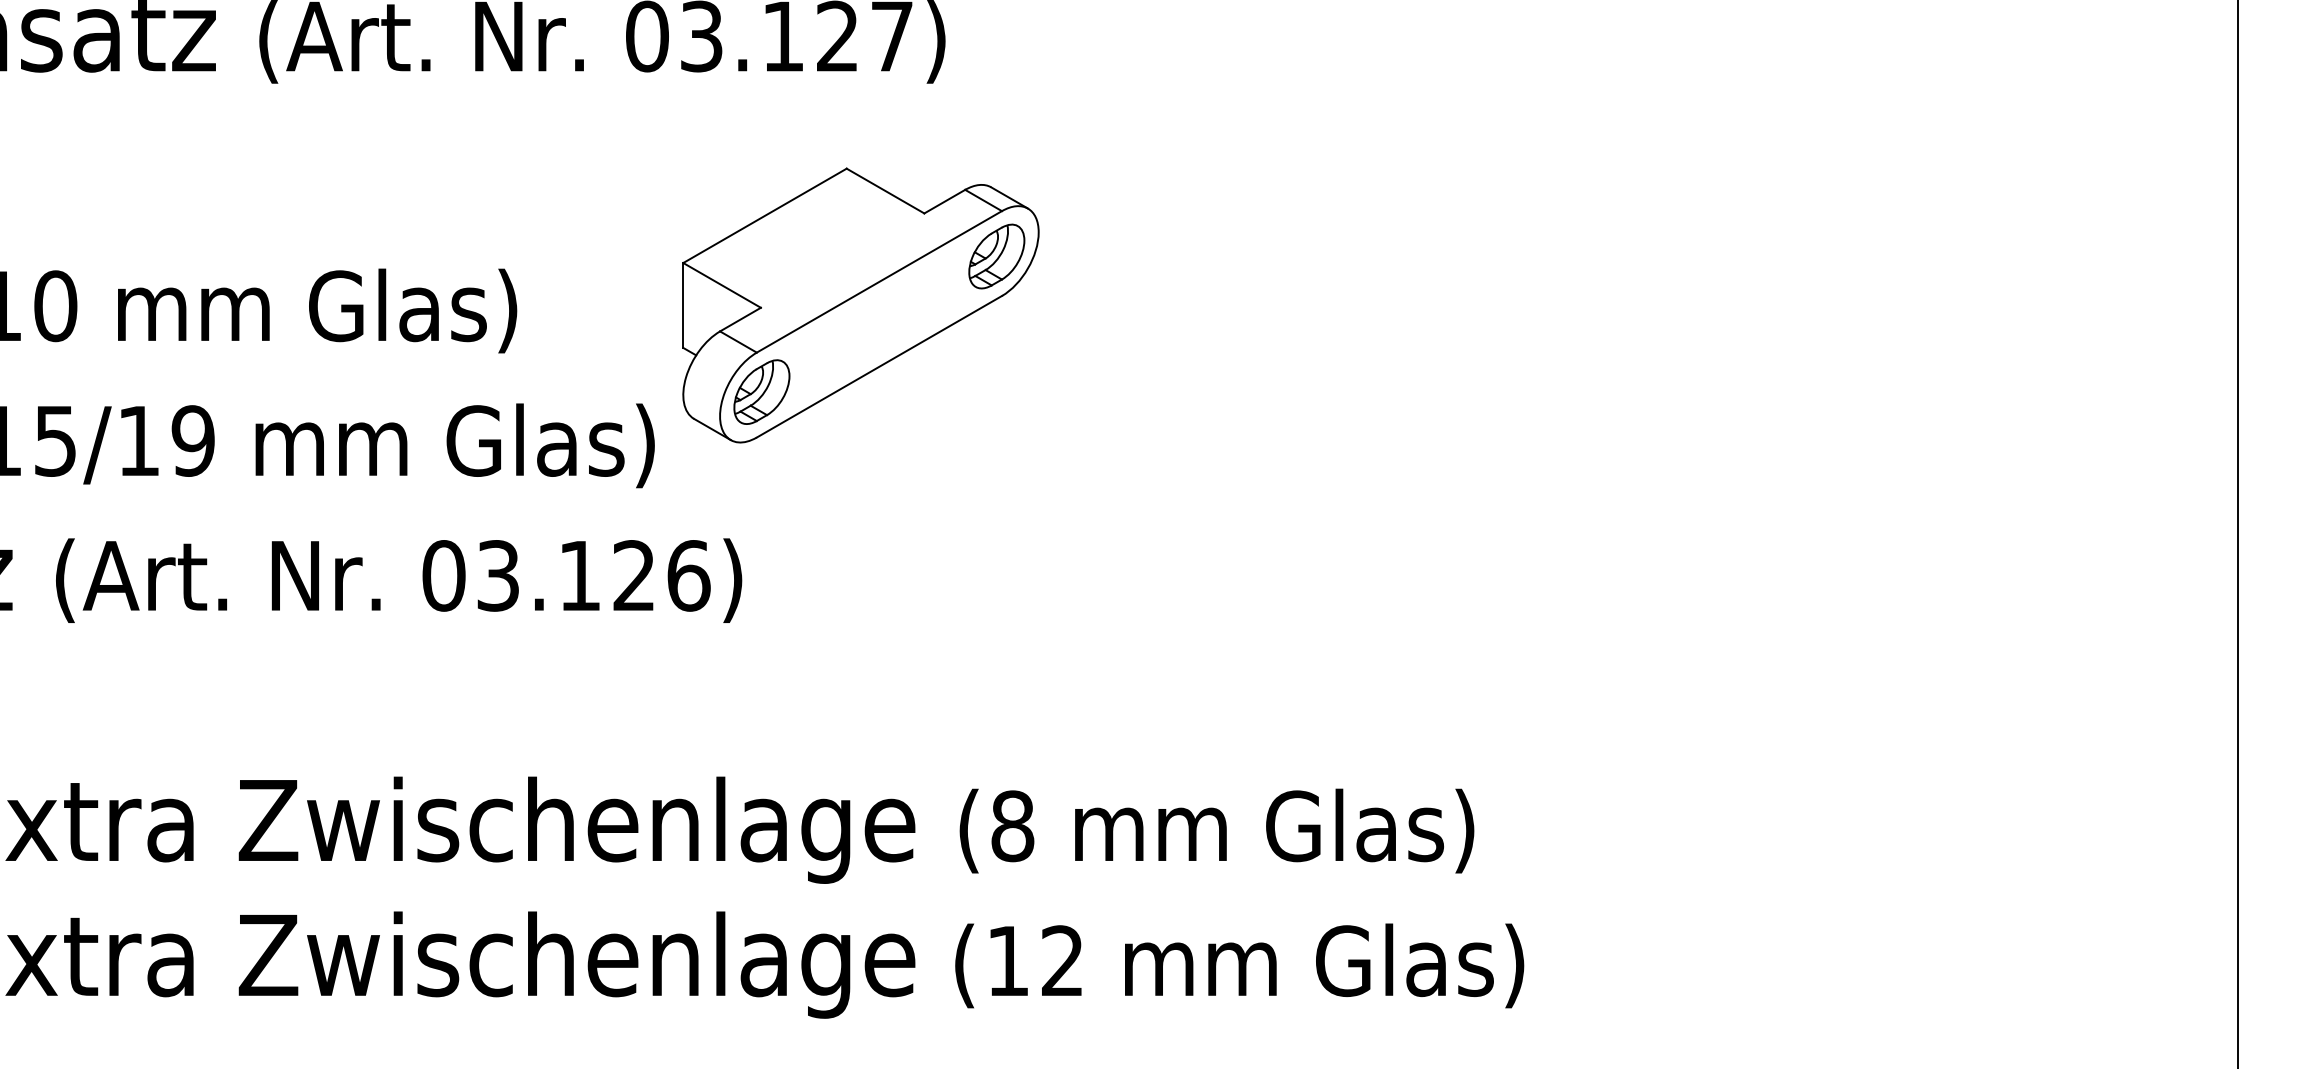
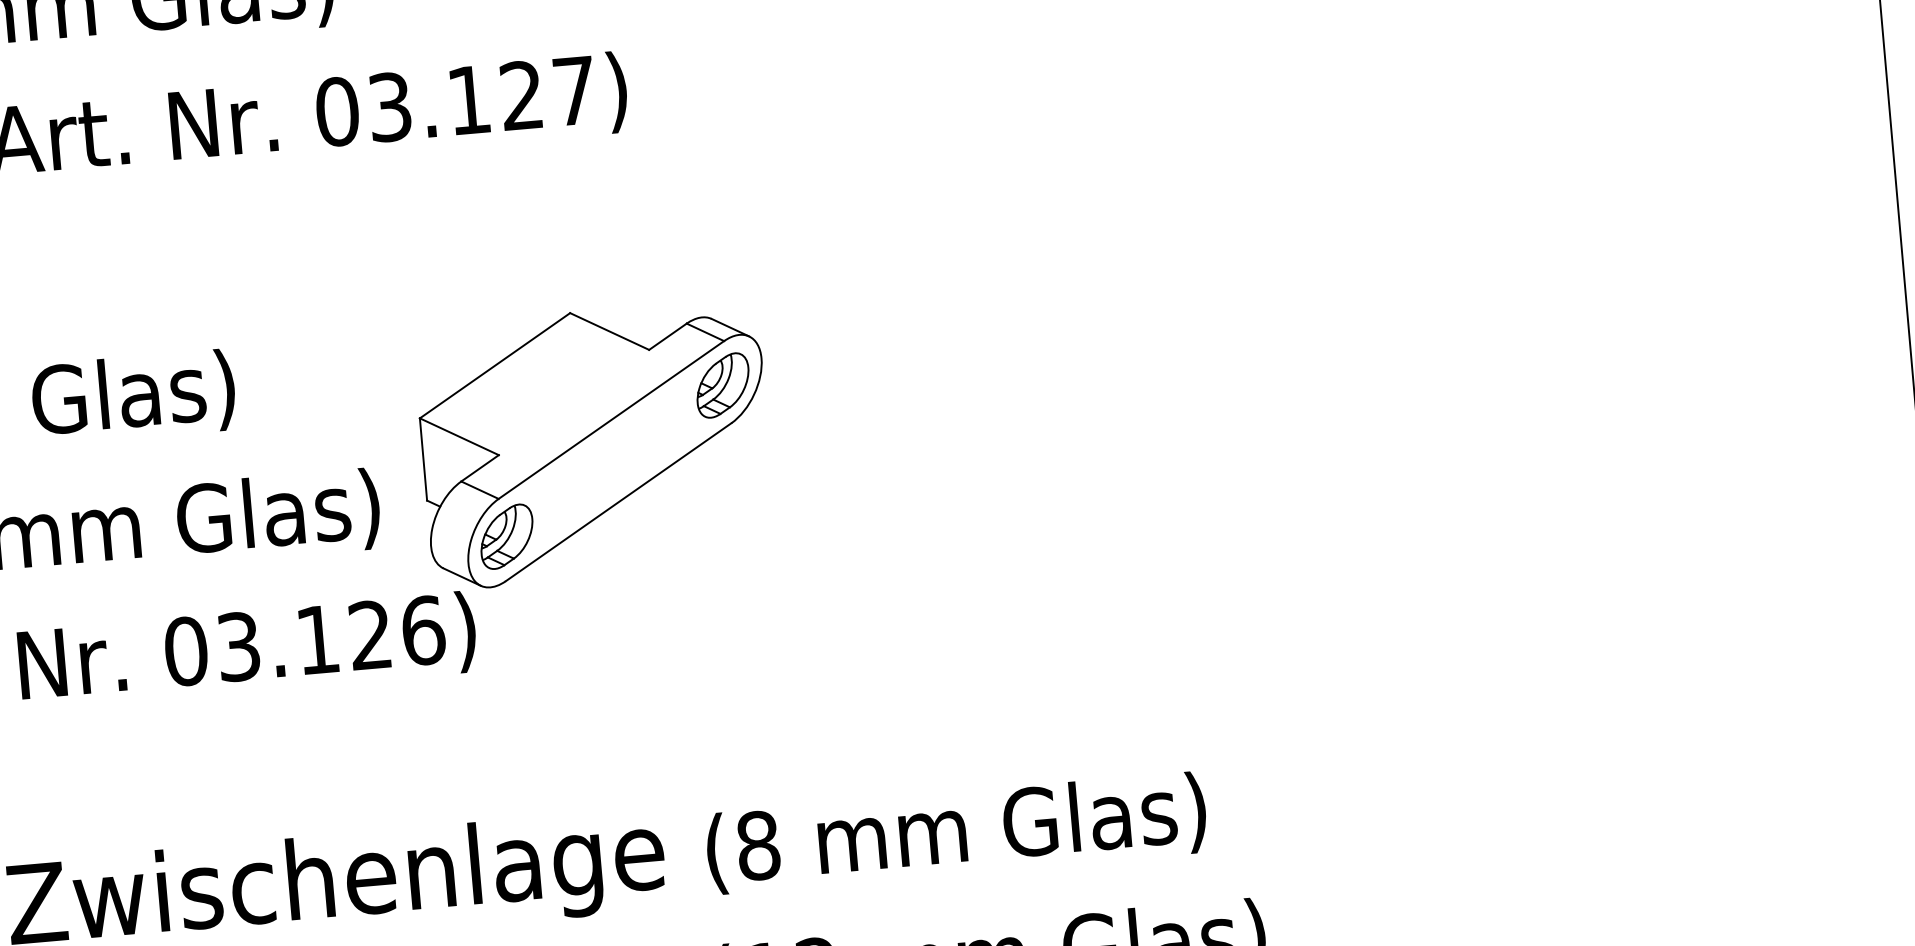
part: (860, 305) -> (595, 444), moved

